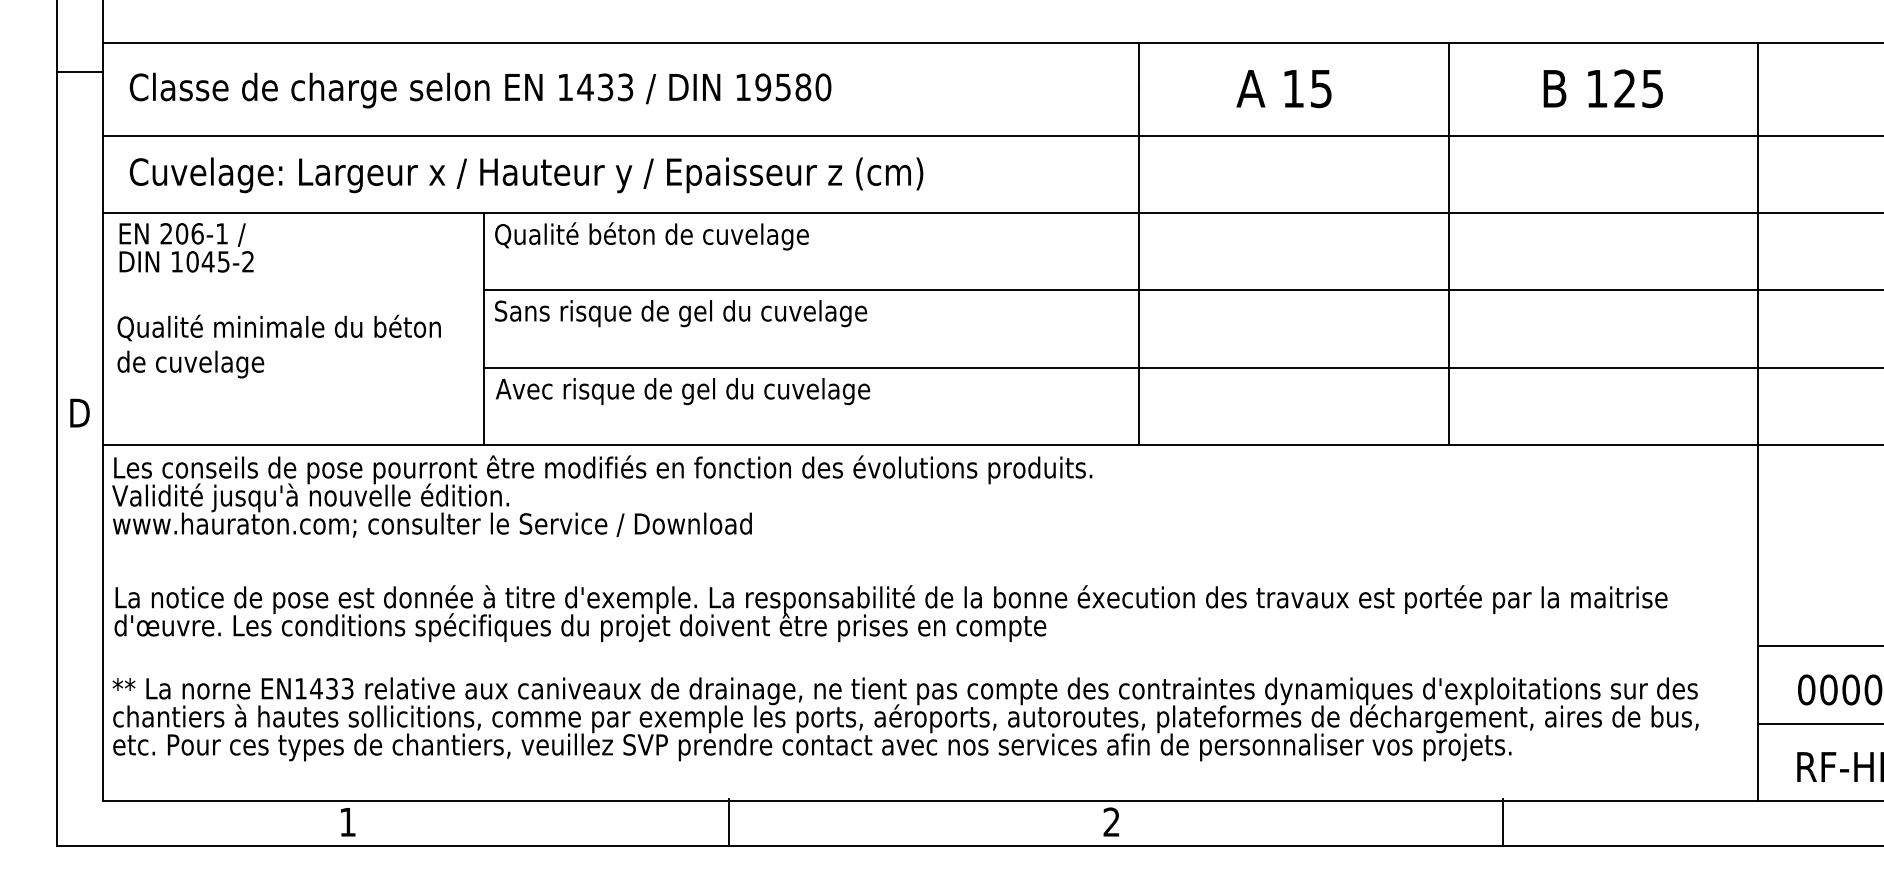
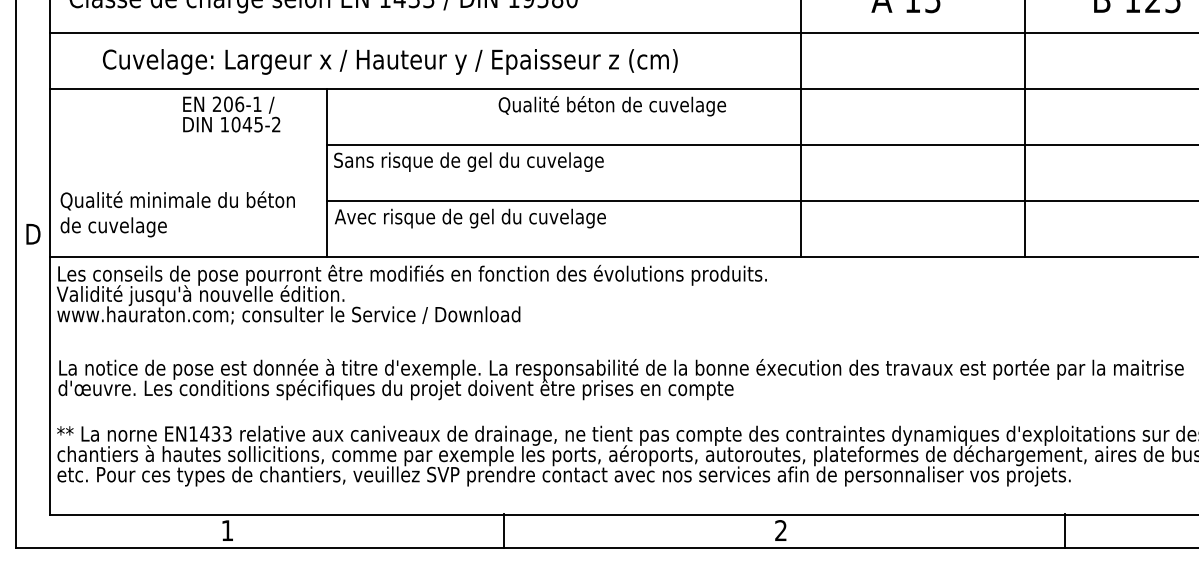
text: (526, 175) -> (390, 62), moved
text: (651, 236) -> (612, 106), moved
text: (186, 247) -> (231, 114), moved
text: (278, 346) -> (177, 214), moved

